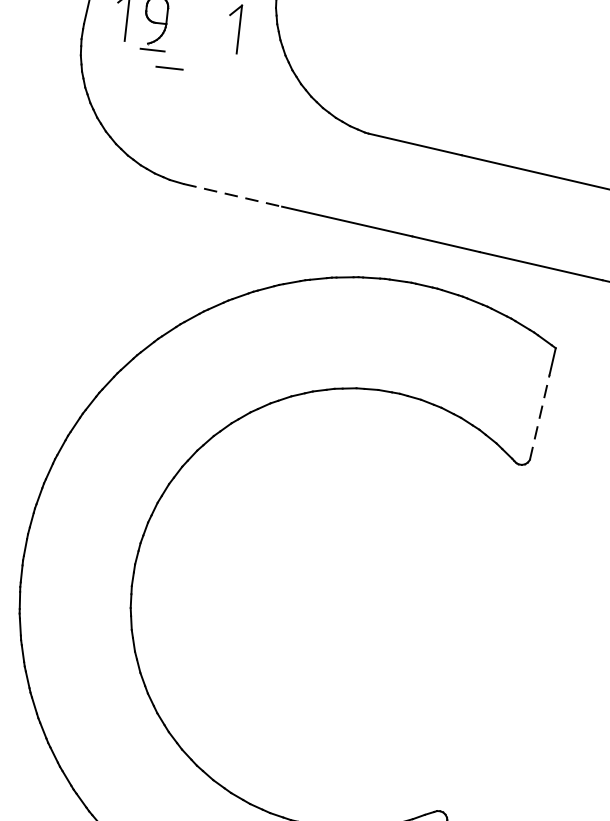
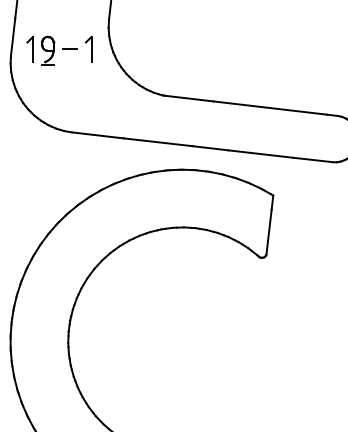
line: (169, 66) -> (69, 48), moved
line: (234, 195) -> (98, 135), dashed -> solid
line: (540, 417) -> (269, 232), dashed -> solid

